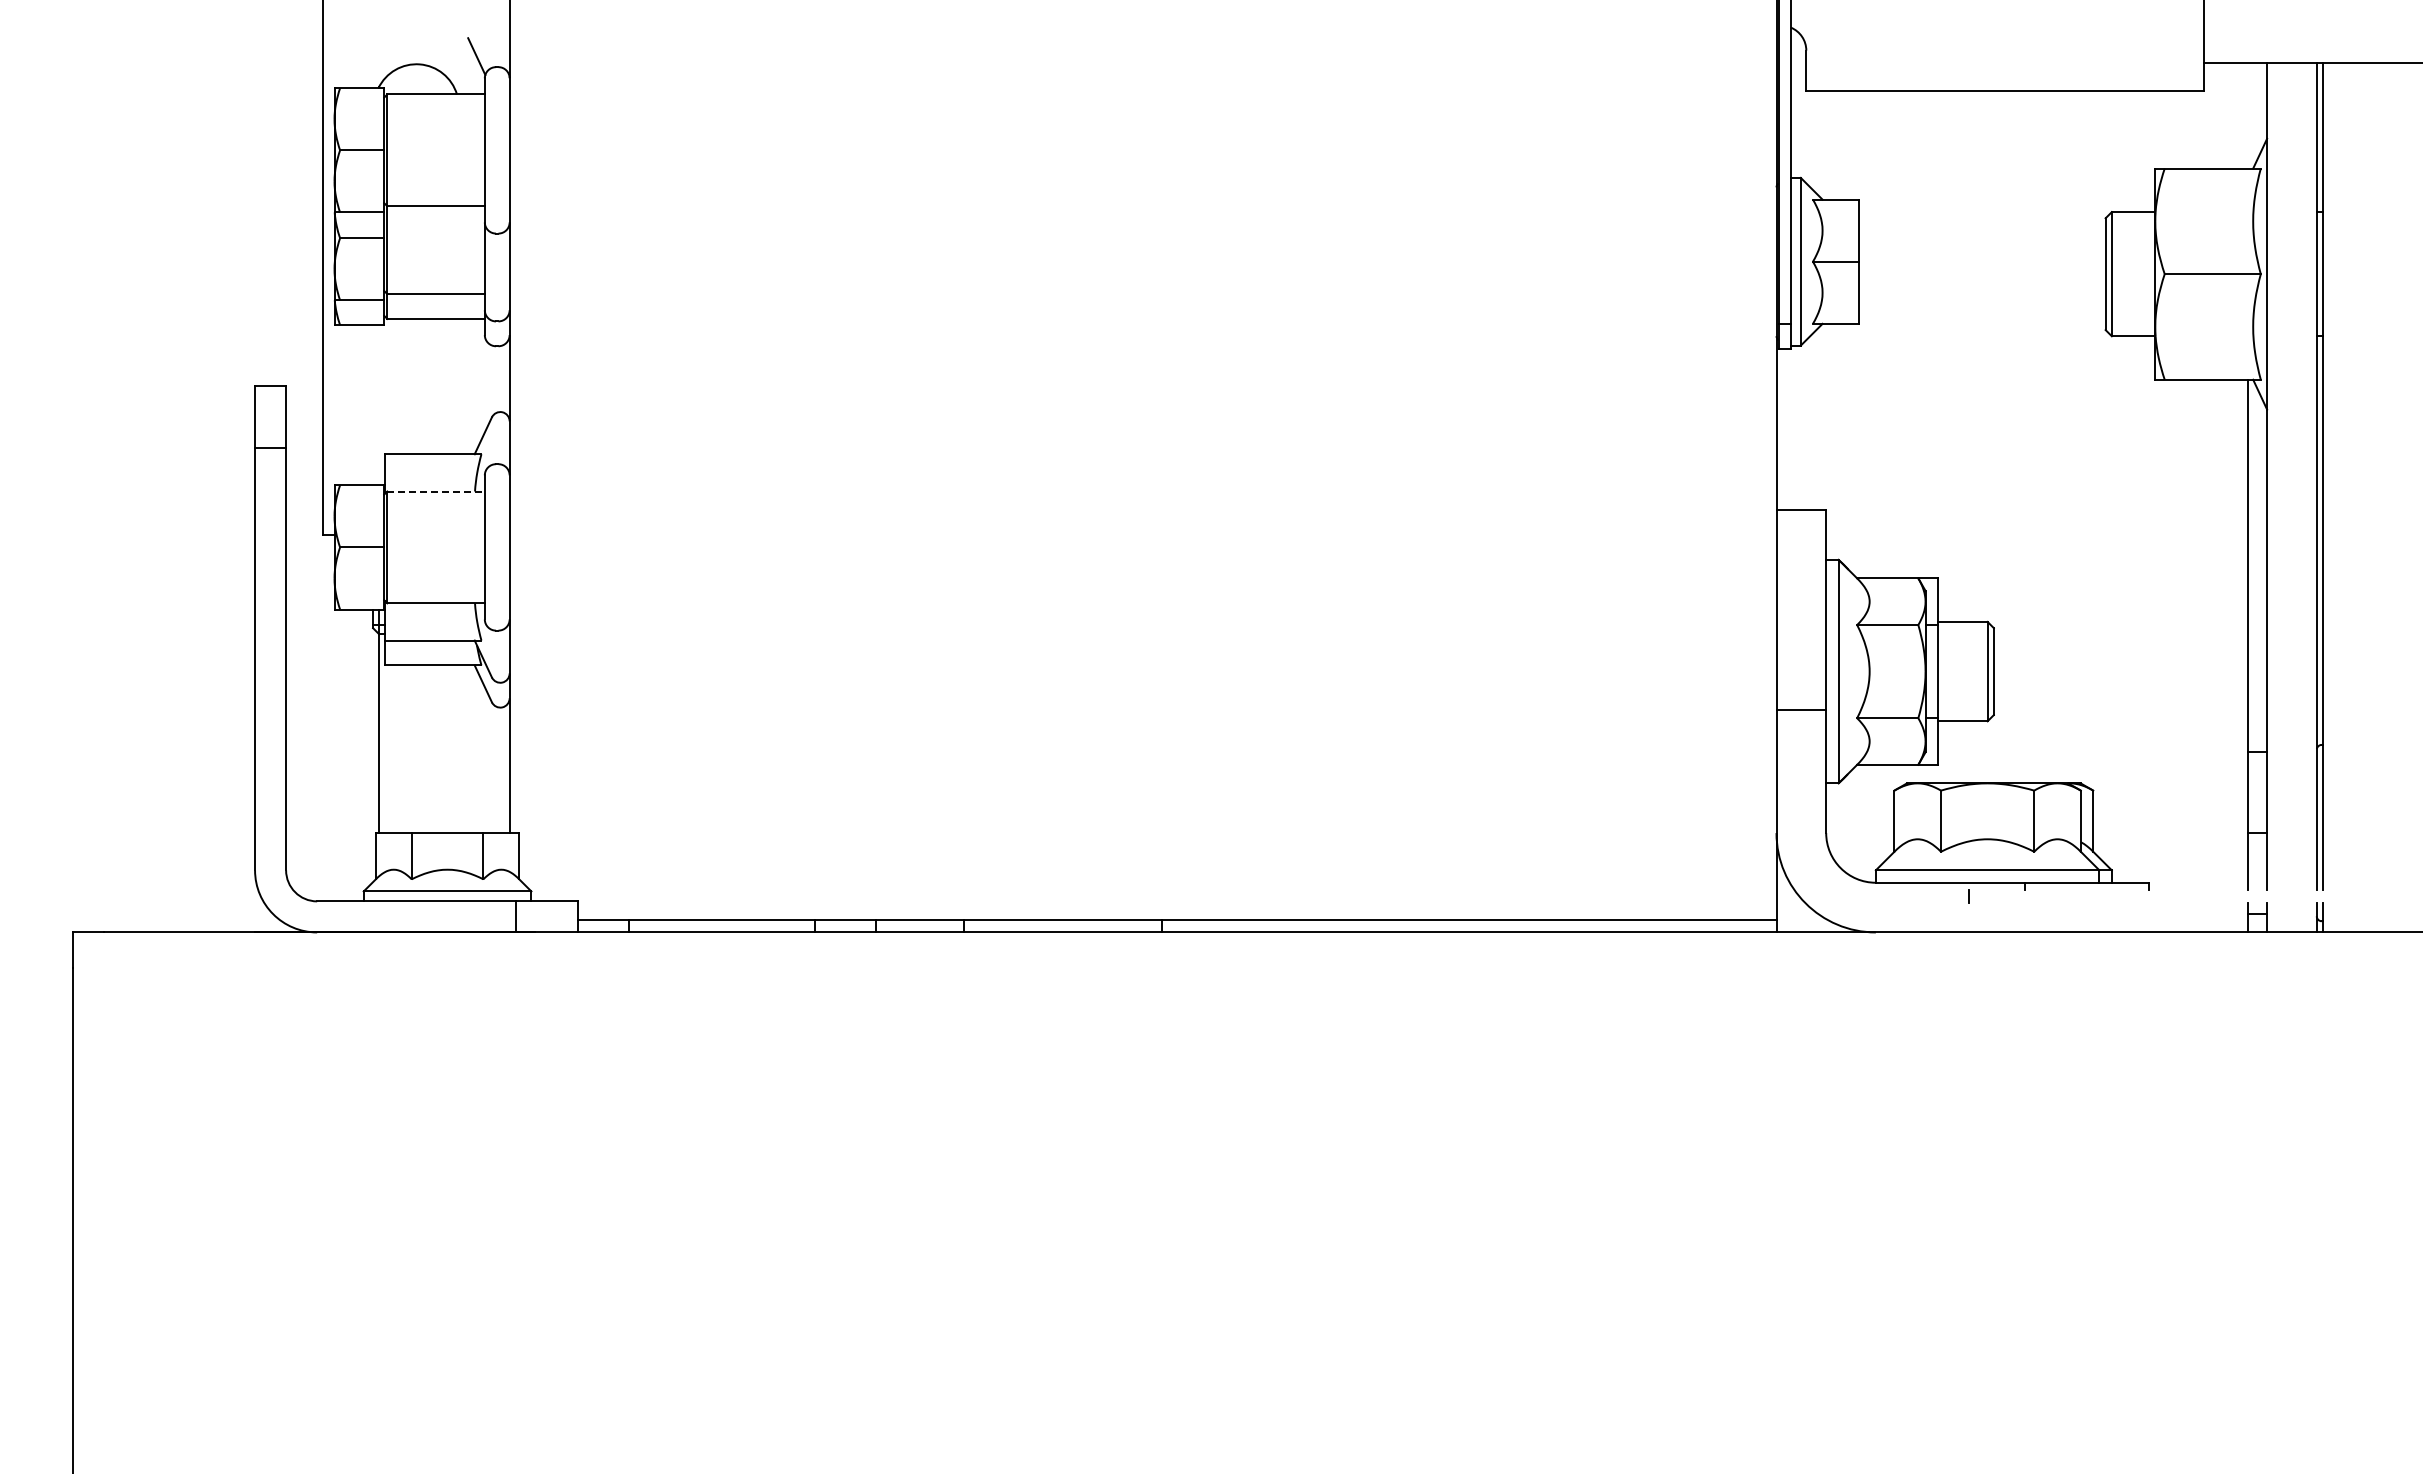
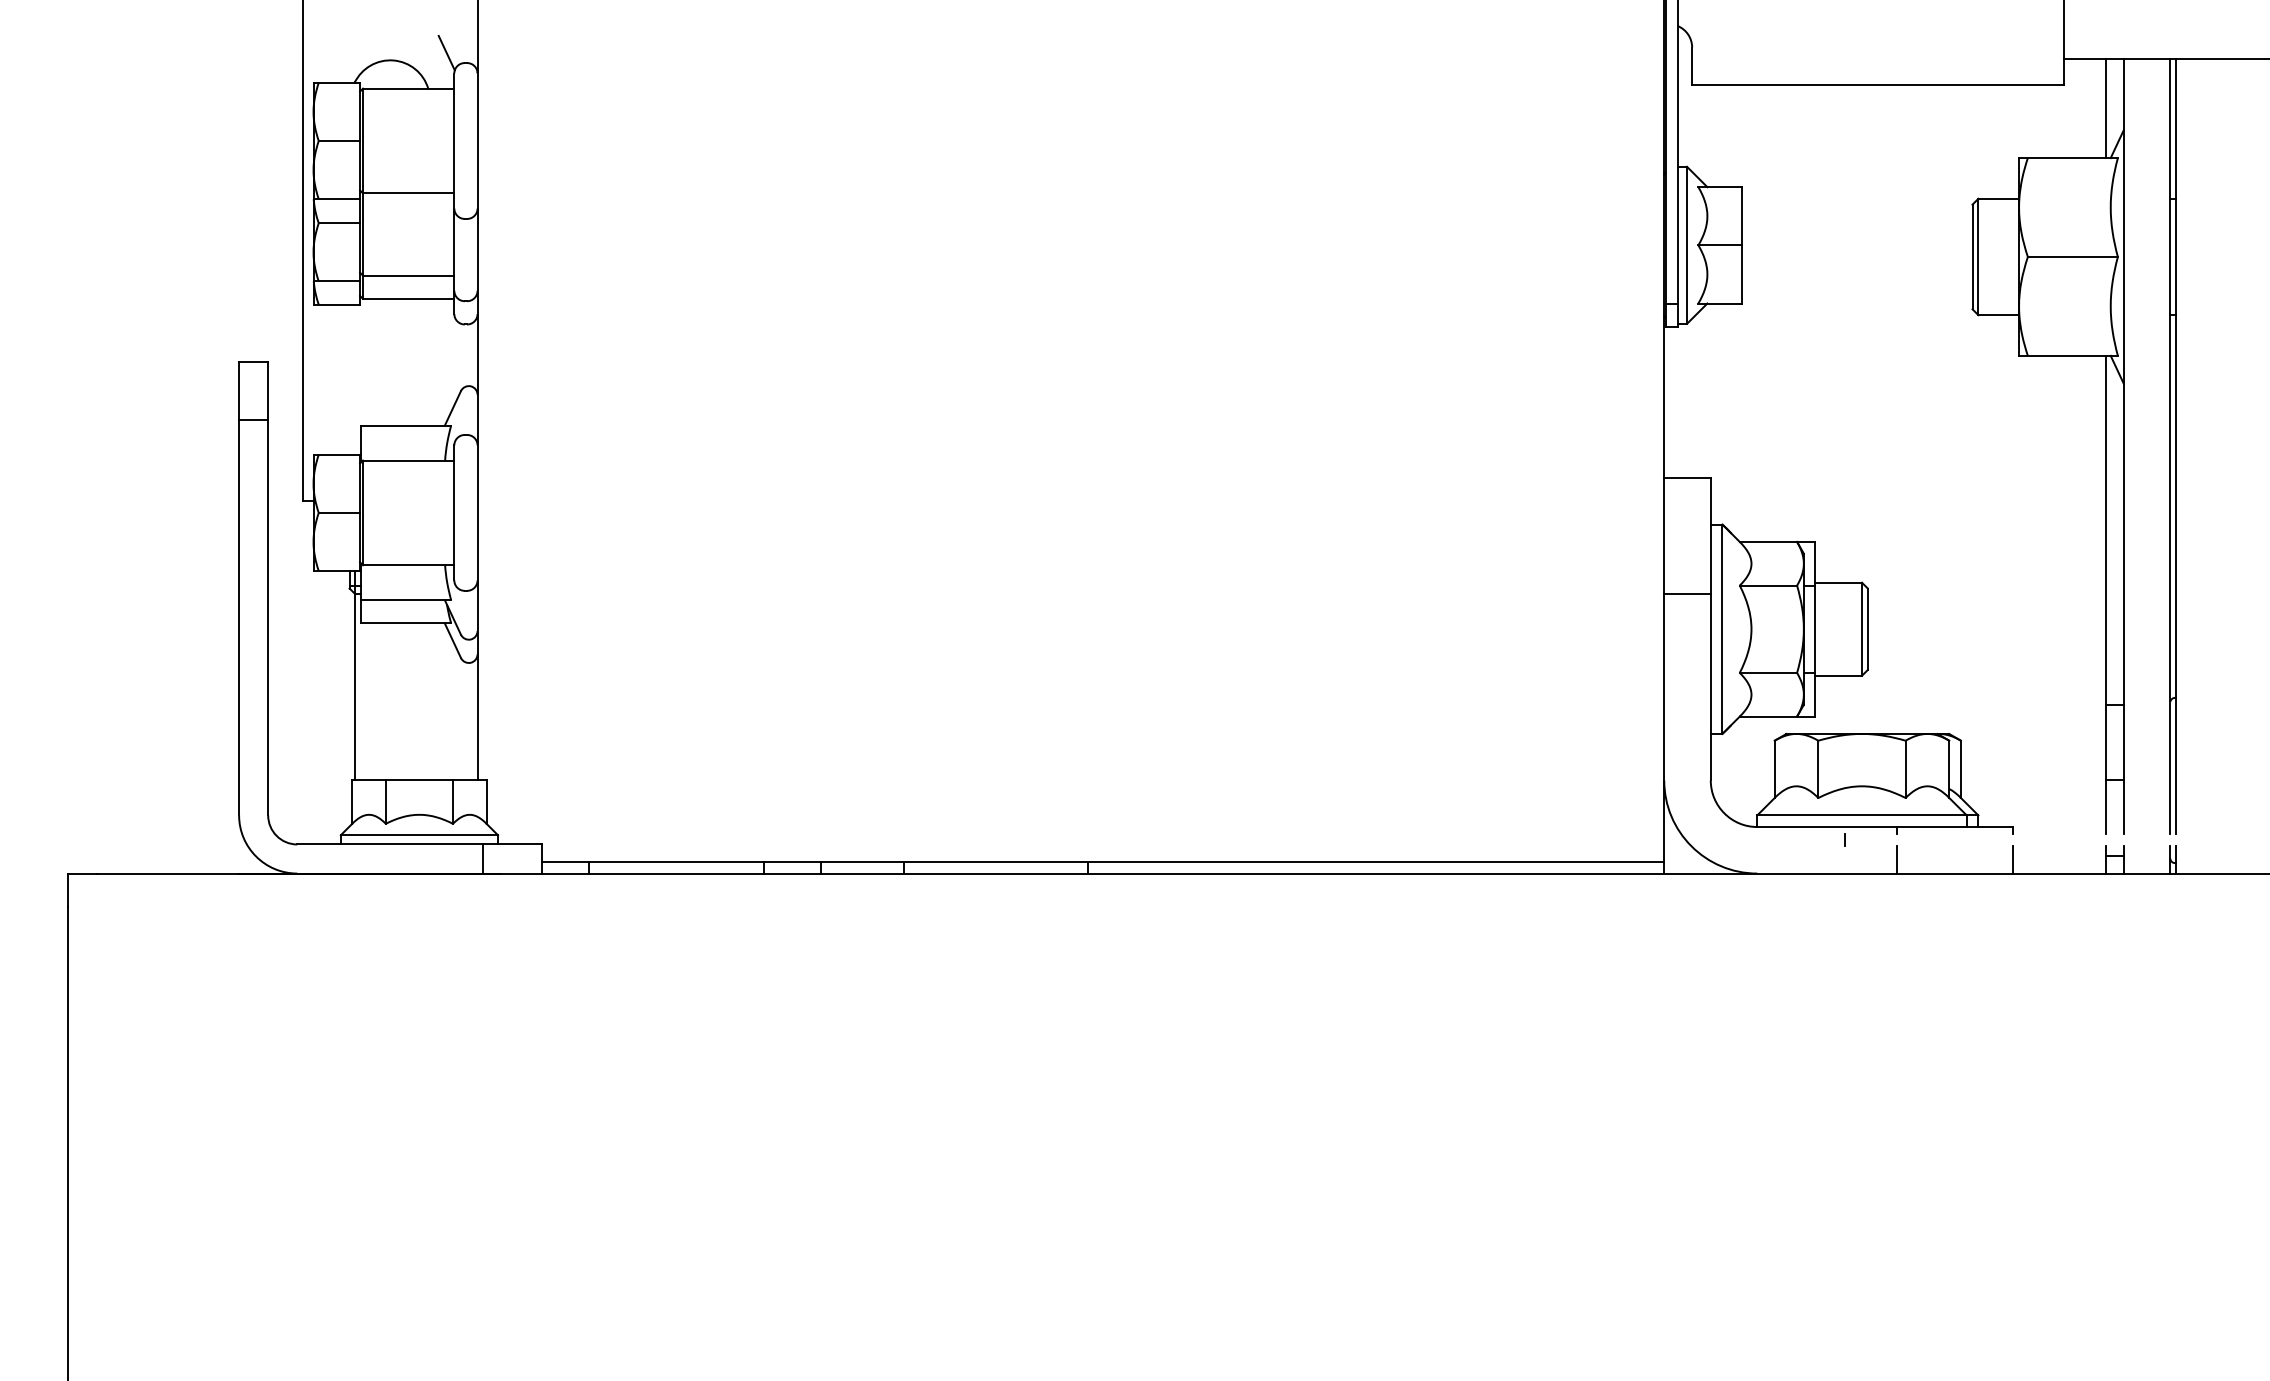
line: (2248, 115) -> (2106, 108), added
line: (436, 491) -> (409, 460), dashed -> solid
line: (1801, 710) -> (1687, 594), moved
line: (2024, 917) -> (1896, 859), added
line: (2149, 917) -> (2013, 859), added

